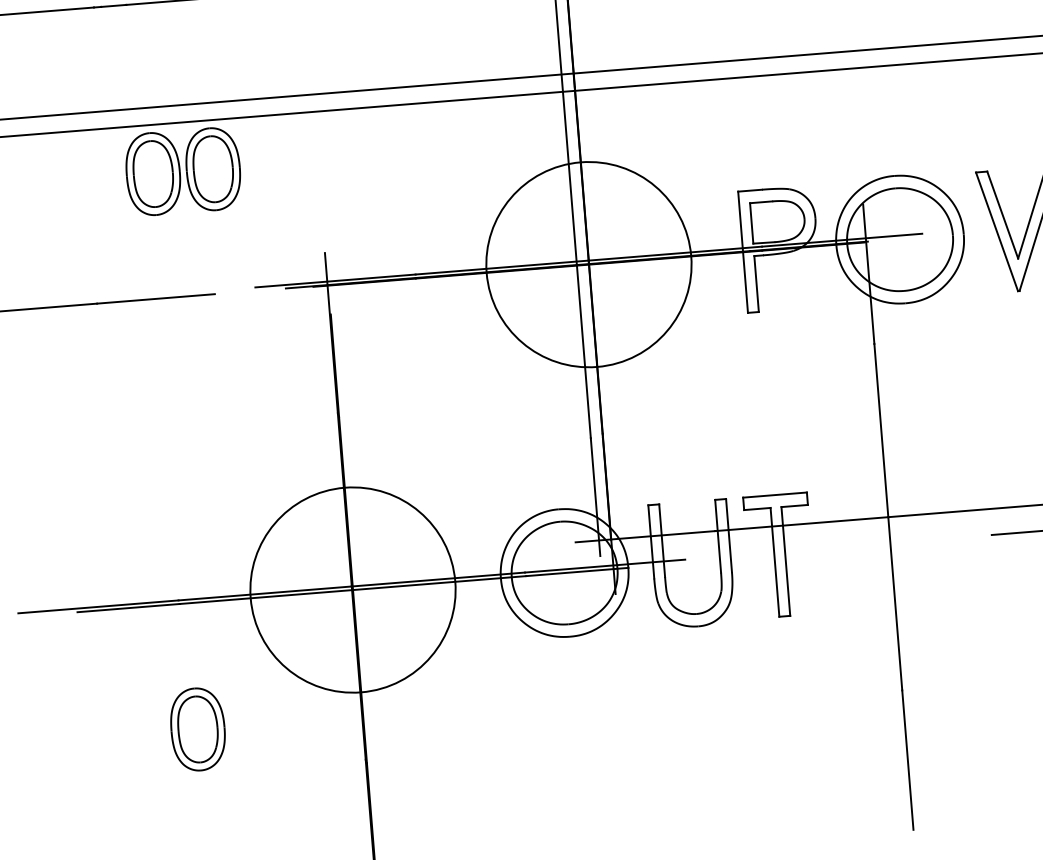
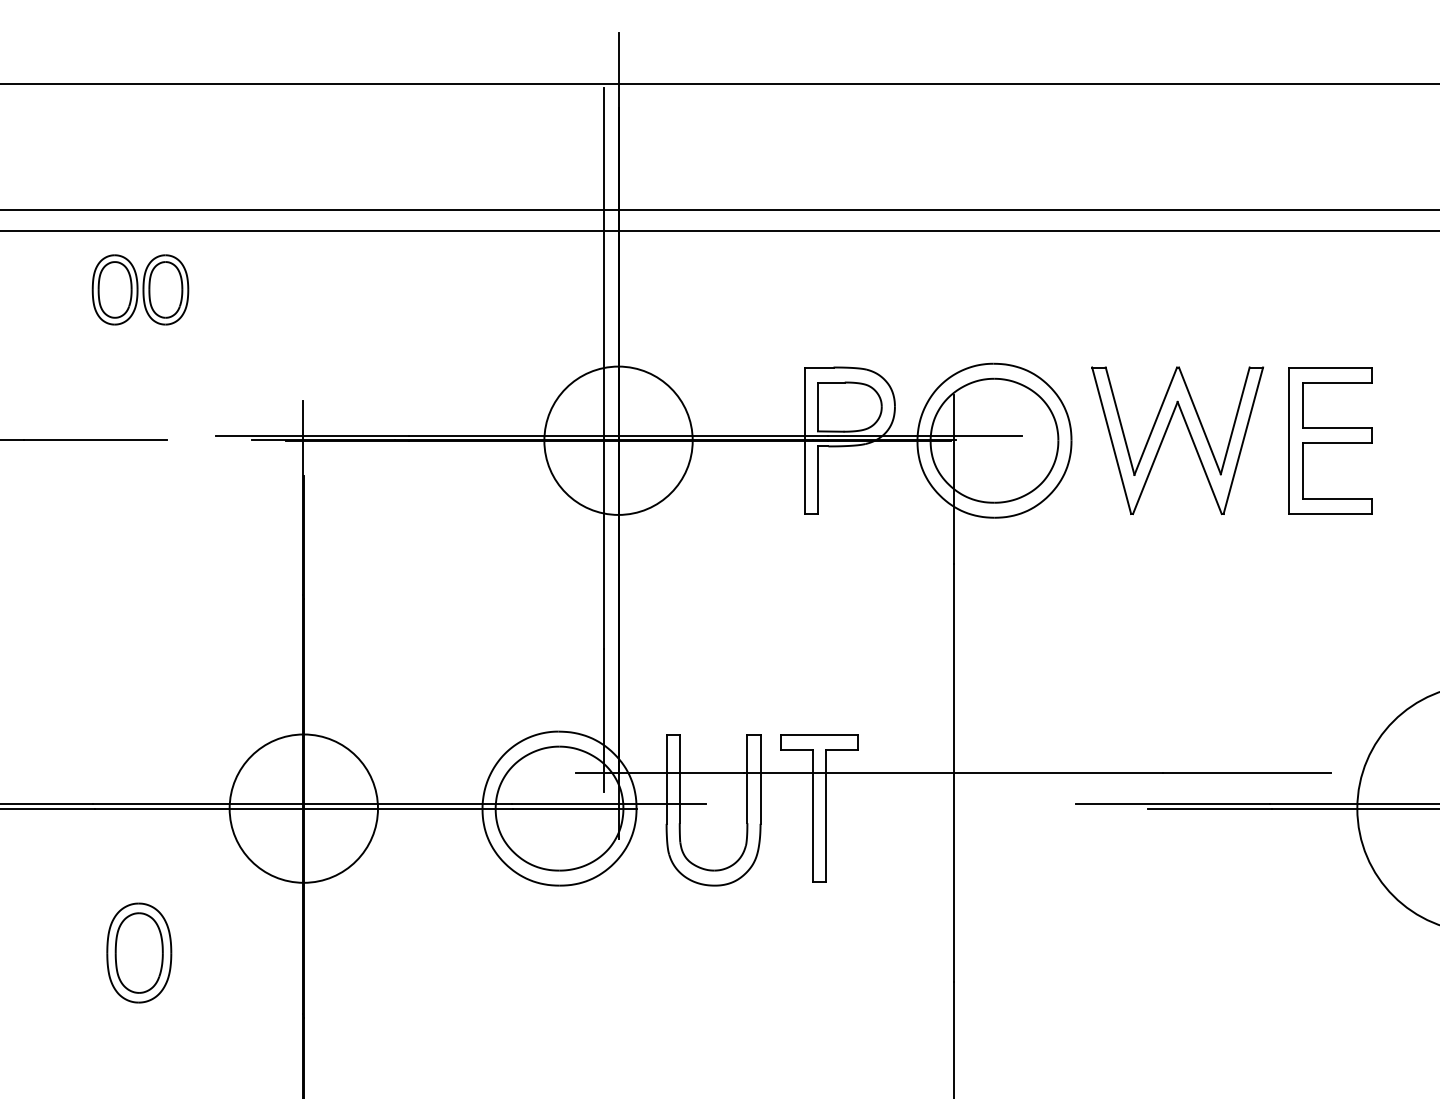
part: (183, 171) -> (140, 289), size x0.7
circle: (588, 264) -> (618, 440), size x0.6
circle: (352, 589) -> (303, 808), size x0.6
part: (198, 728) -> (139, 952), moved

